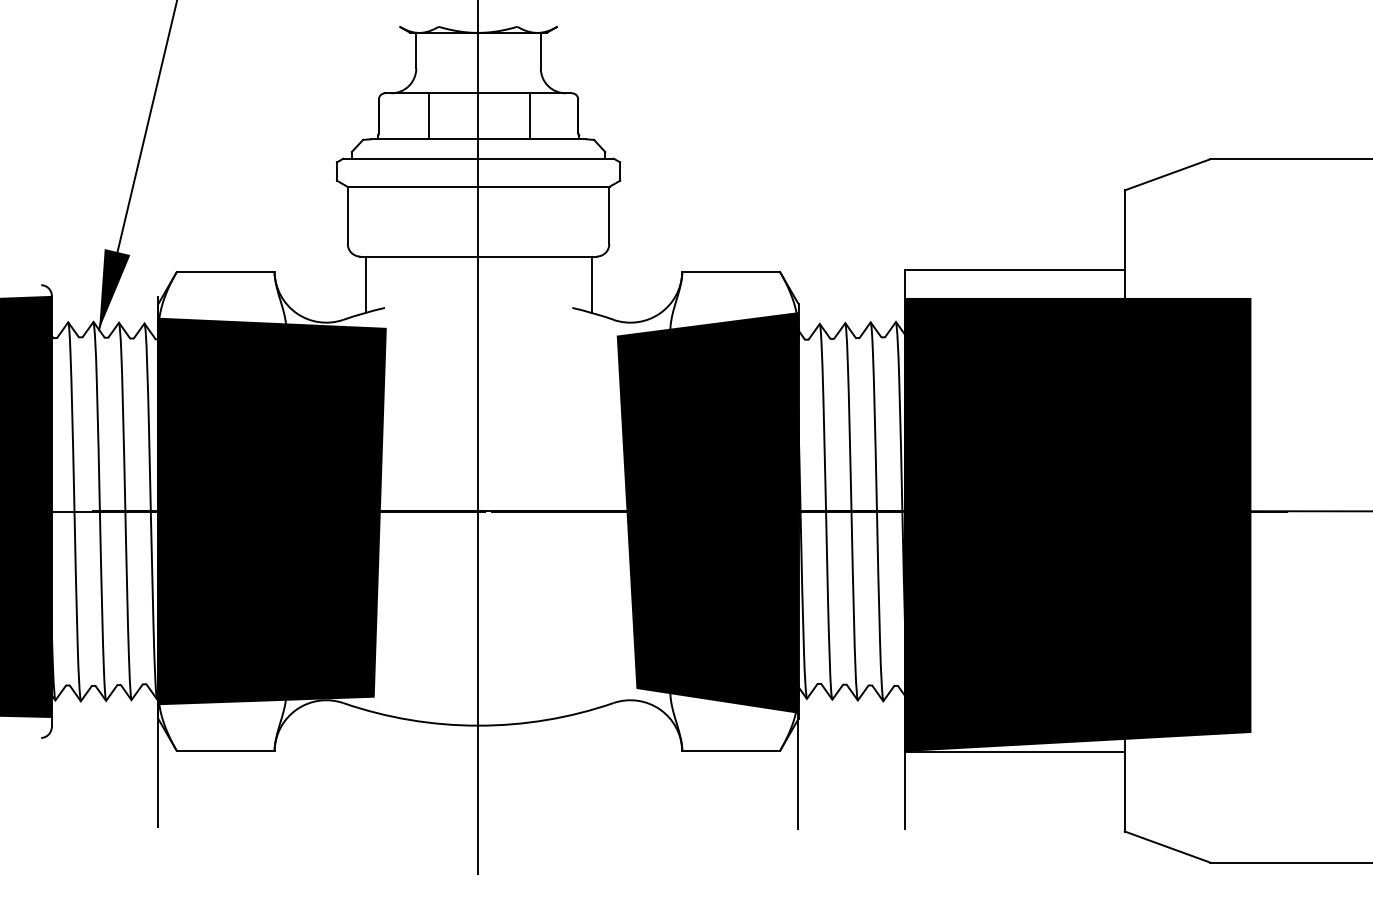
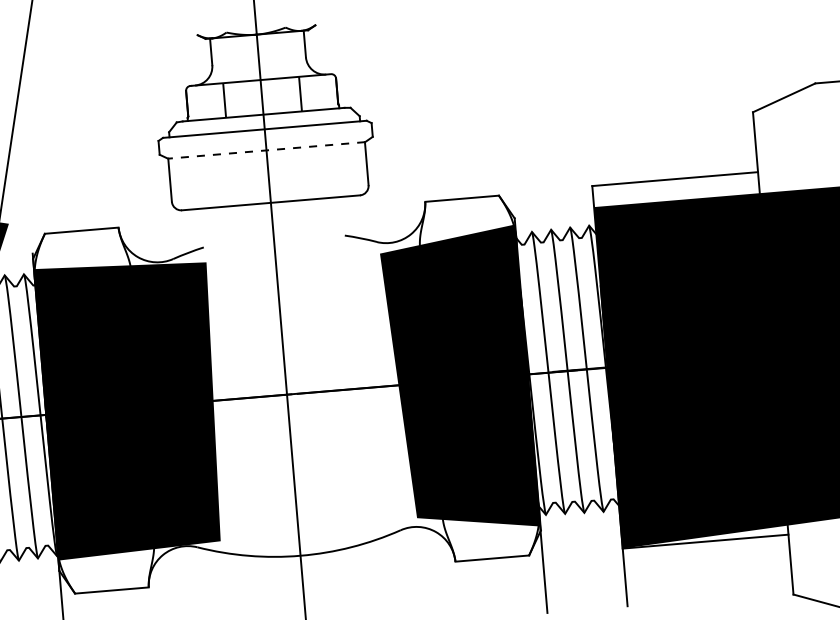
line: (478, 186) -> (266, 150), solid -> dashed
line: (365, 284) -> (187, 231), removed
line: (592, 284) -> (358, 216), removed

